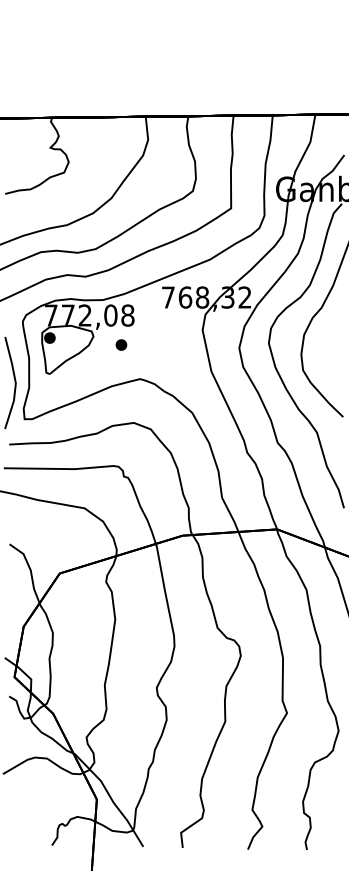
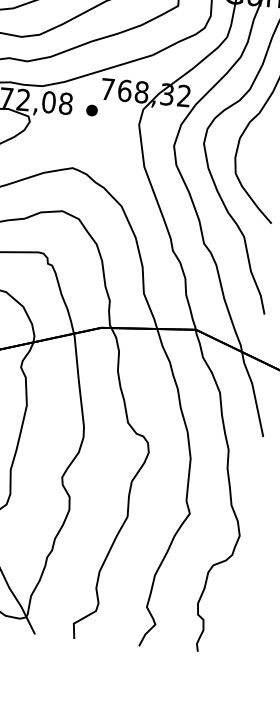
part: (121, 344) -> (92, 110), moved

